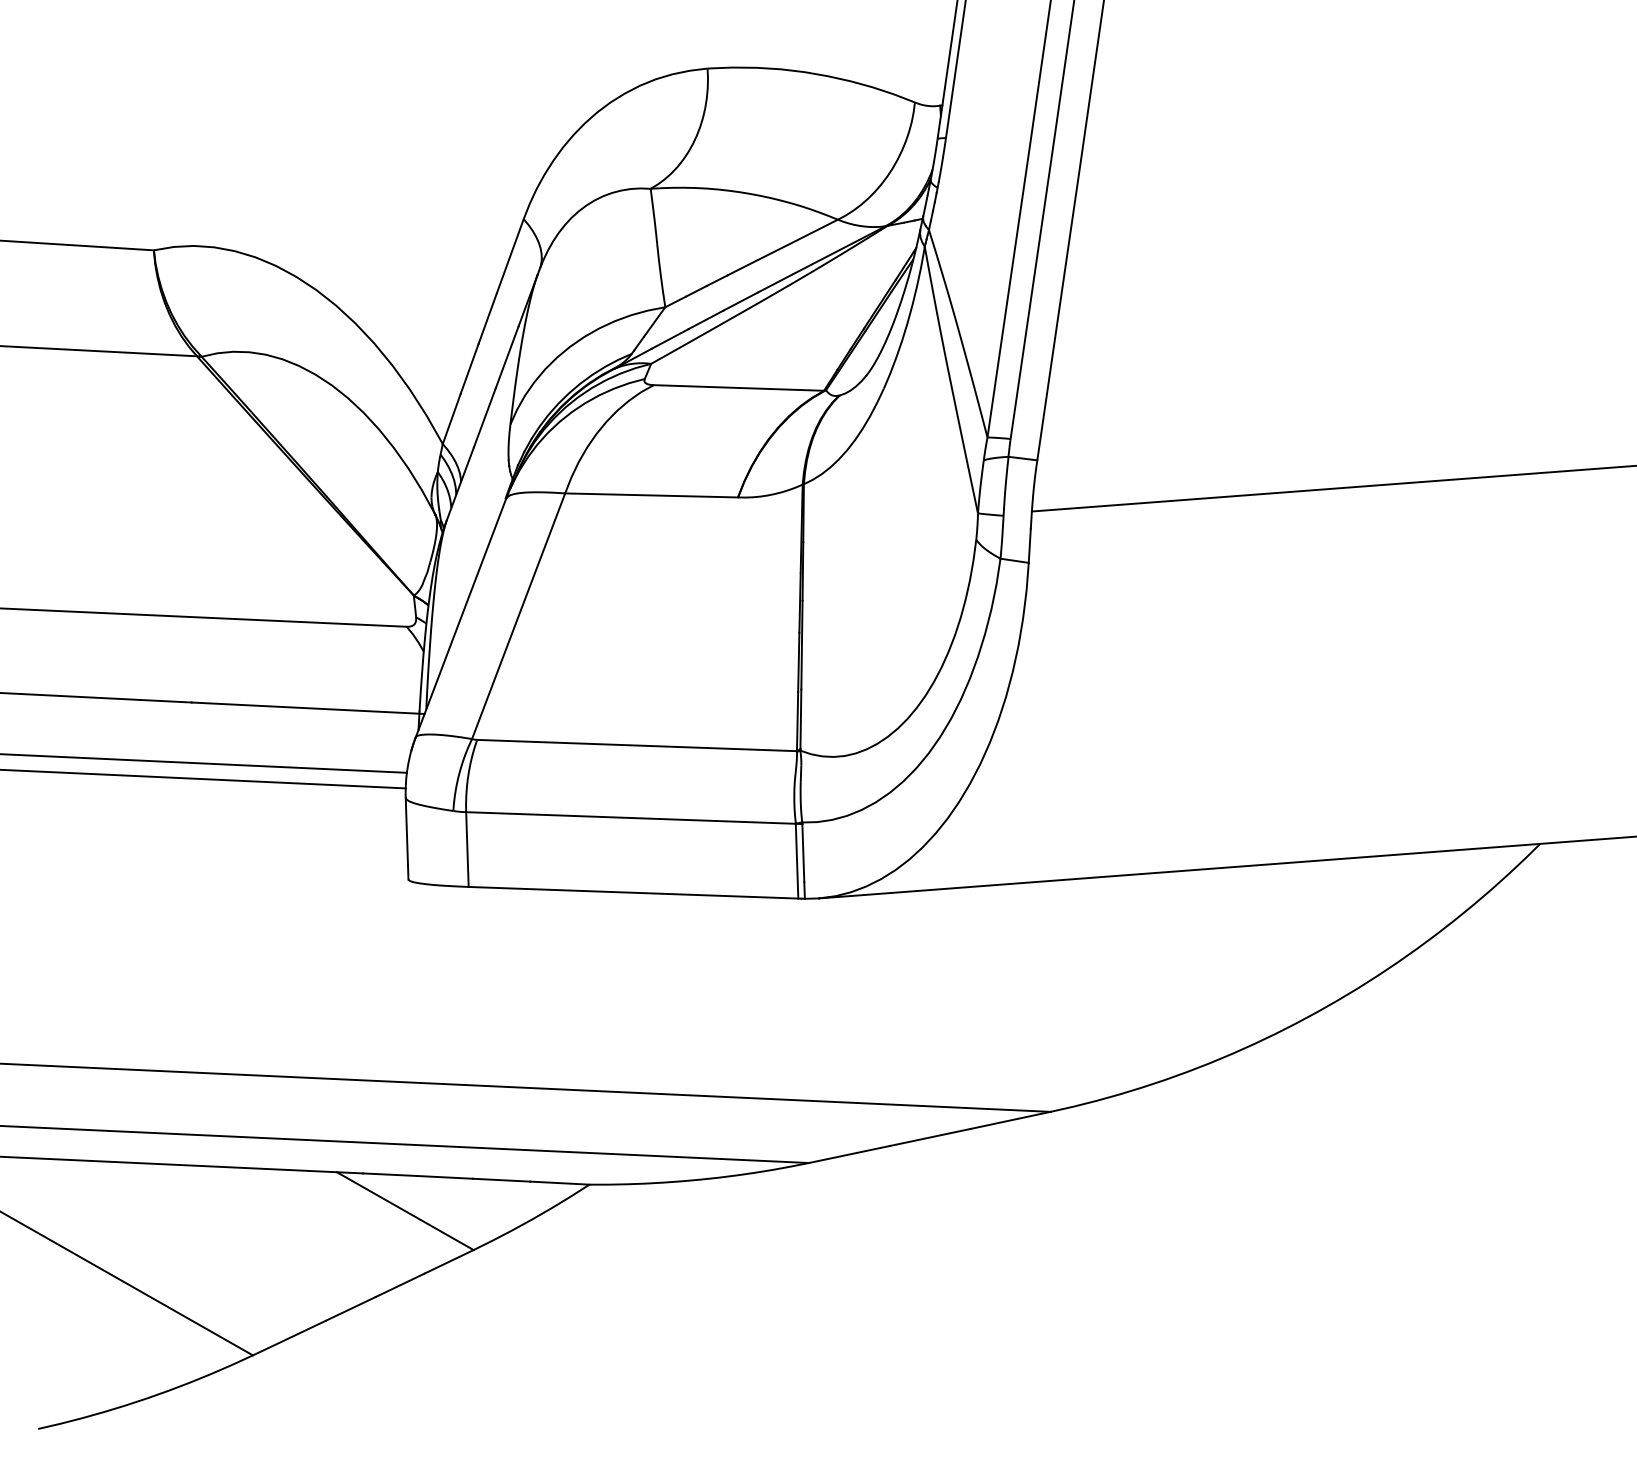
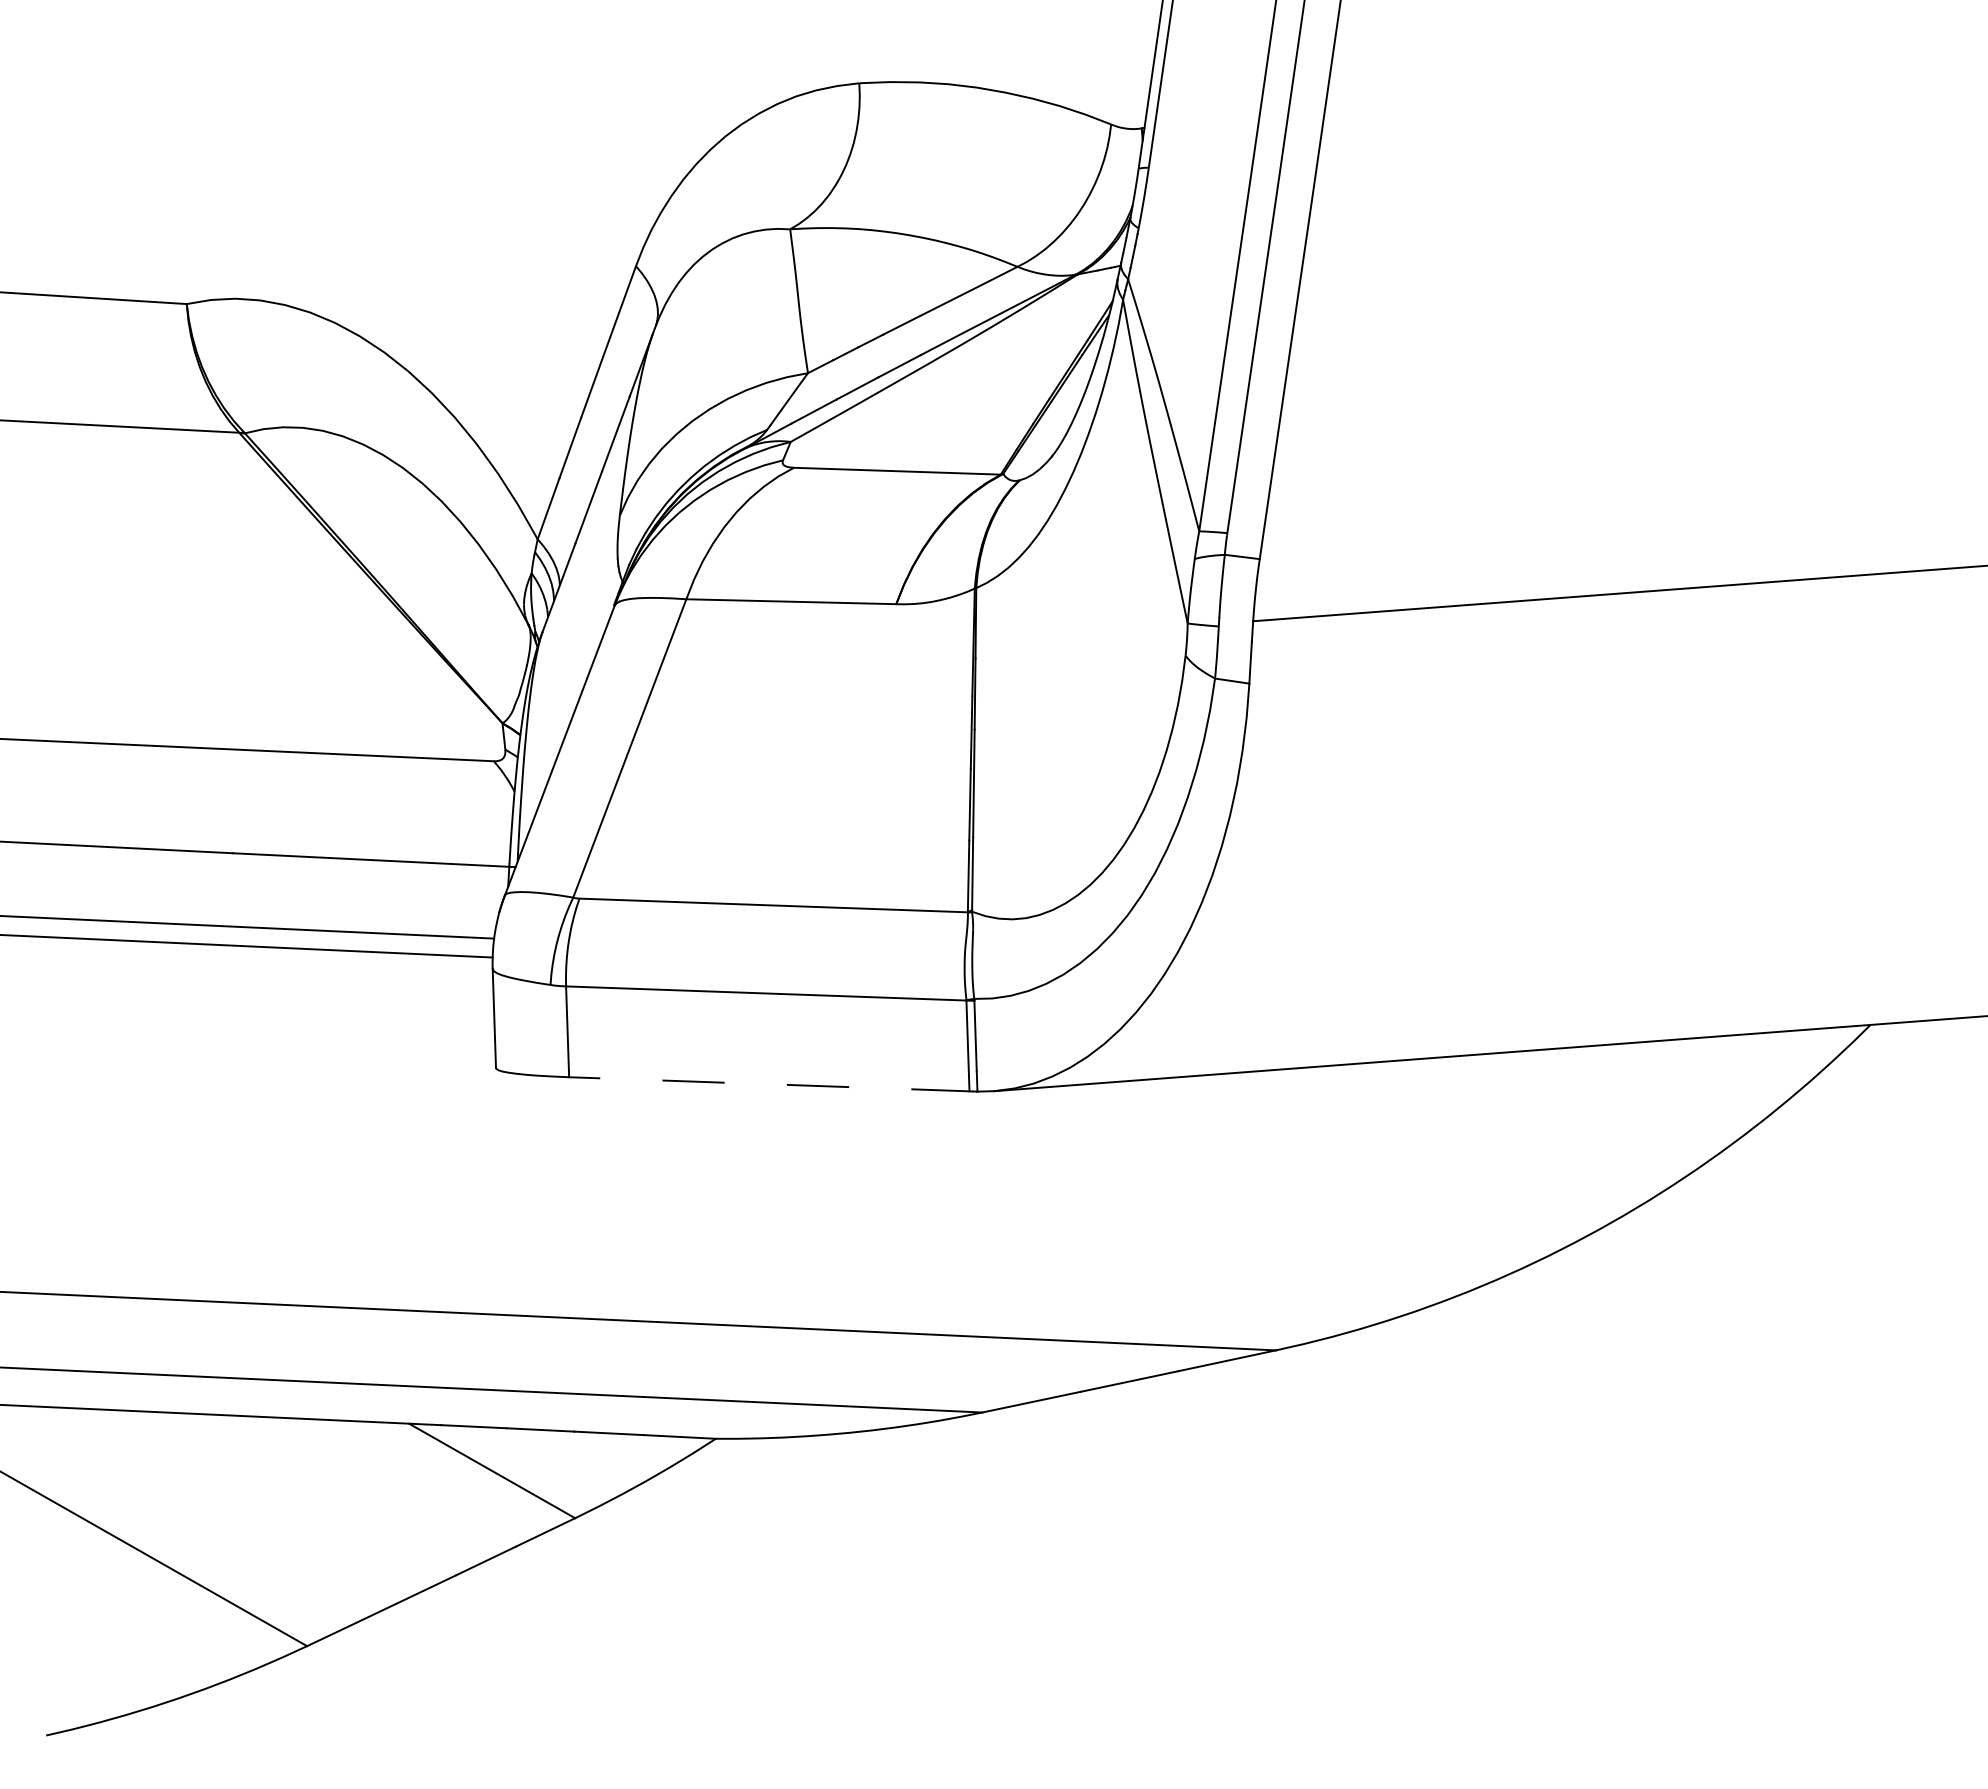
line: (635, 892) -> (771, 1083), solid -> dashed

